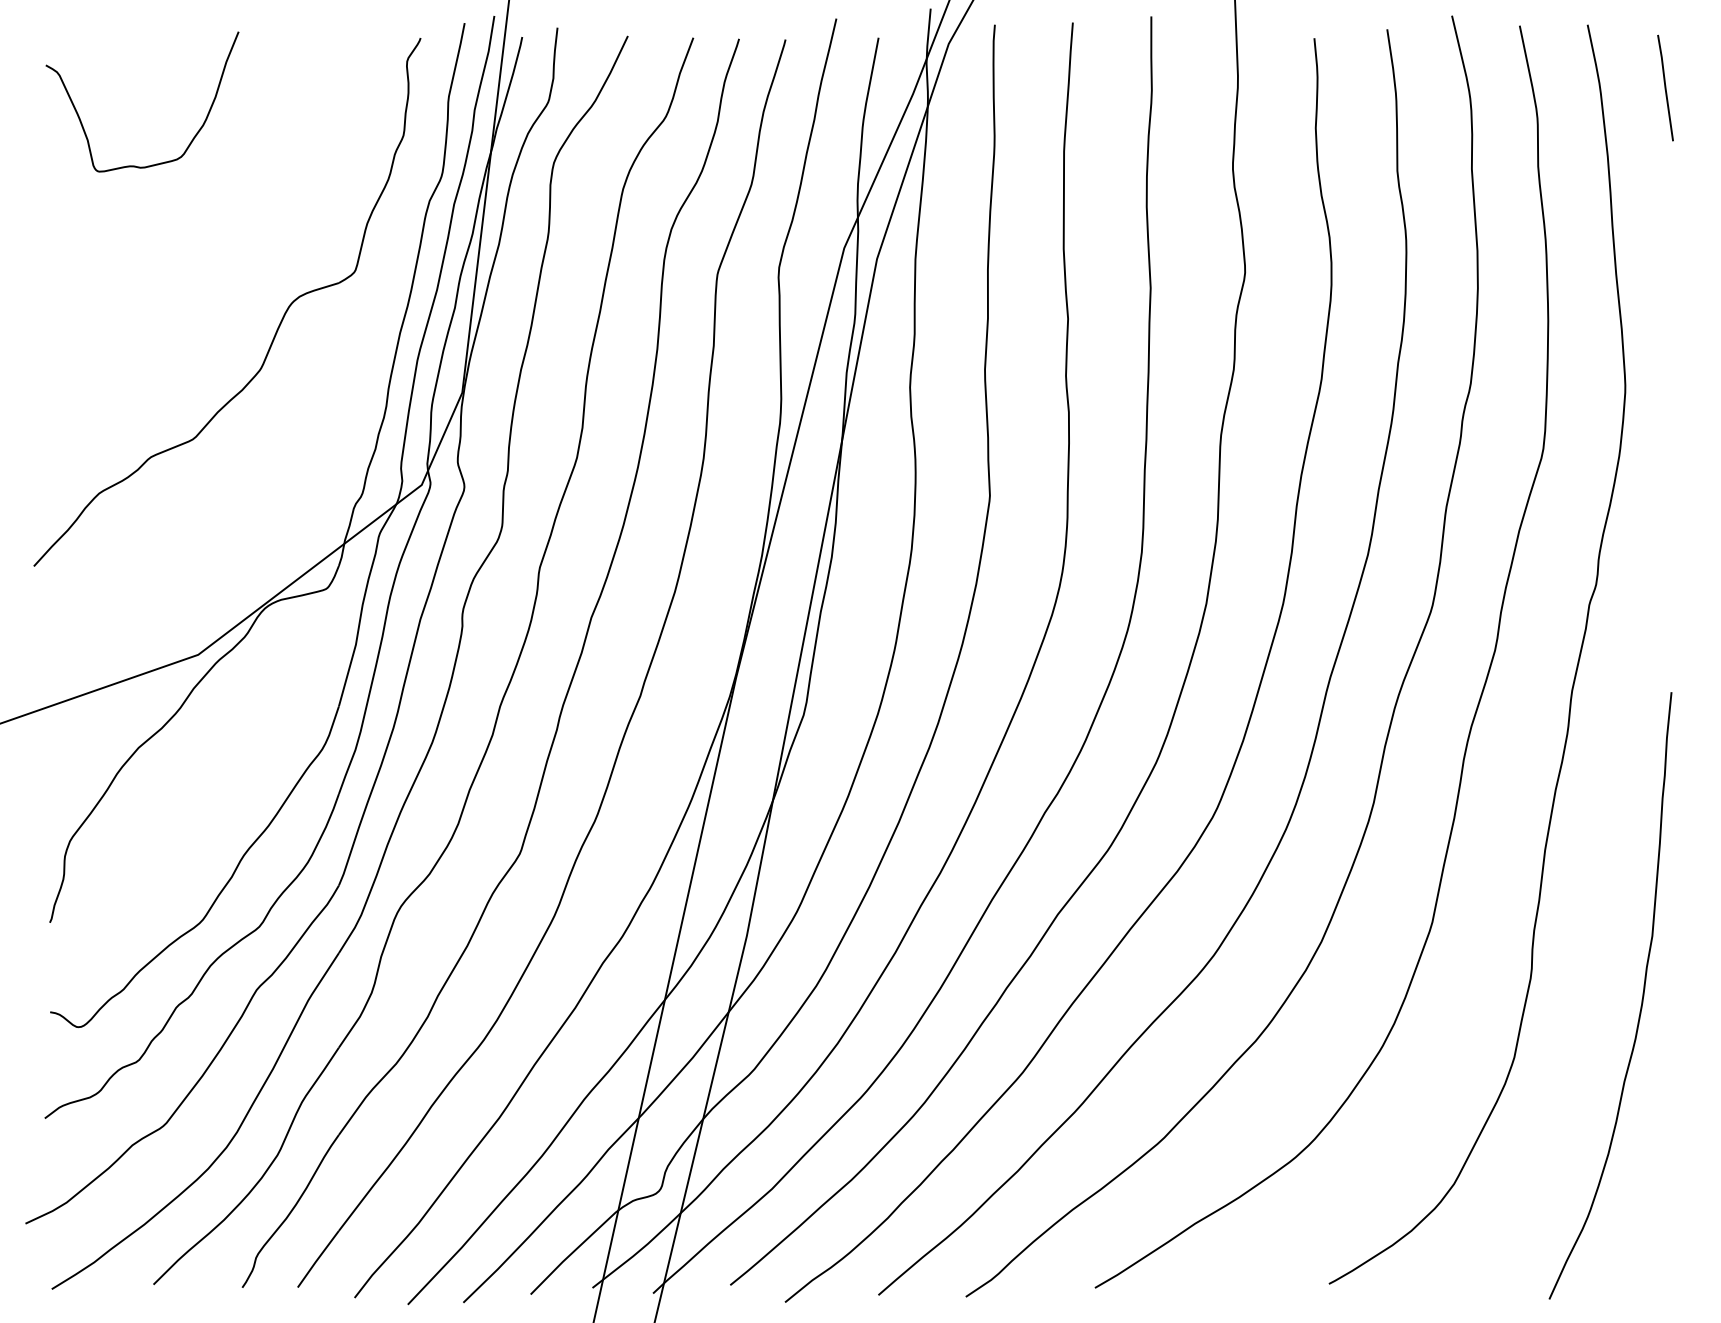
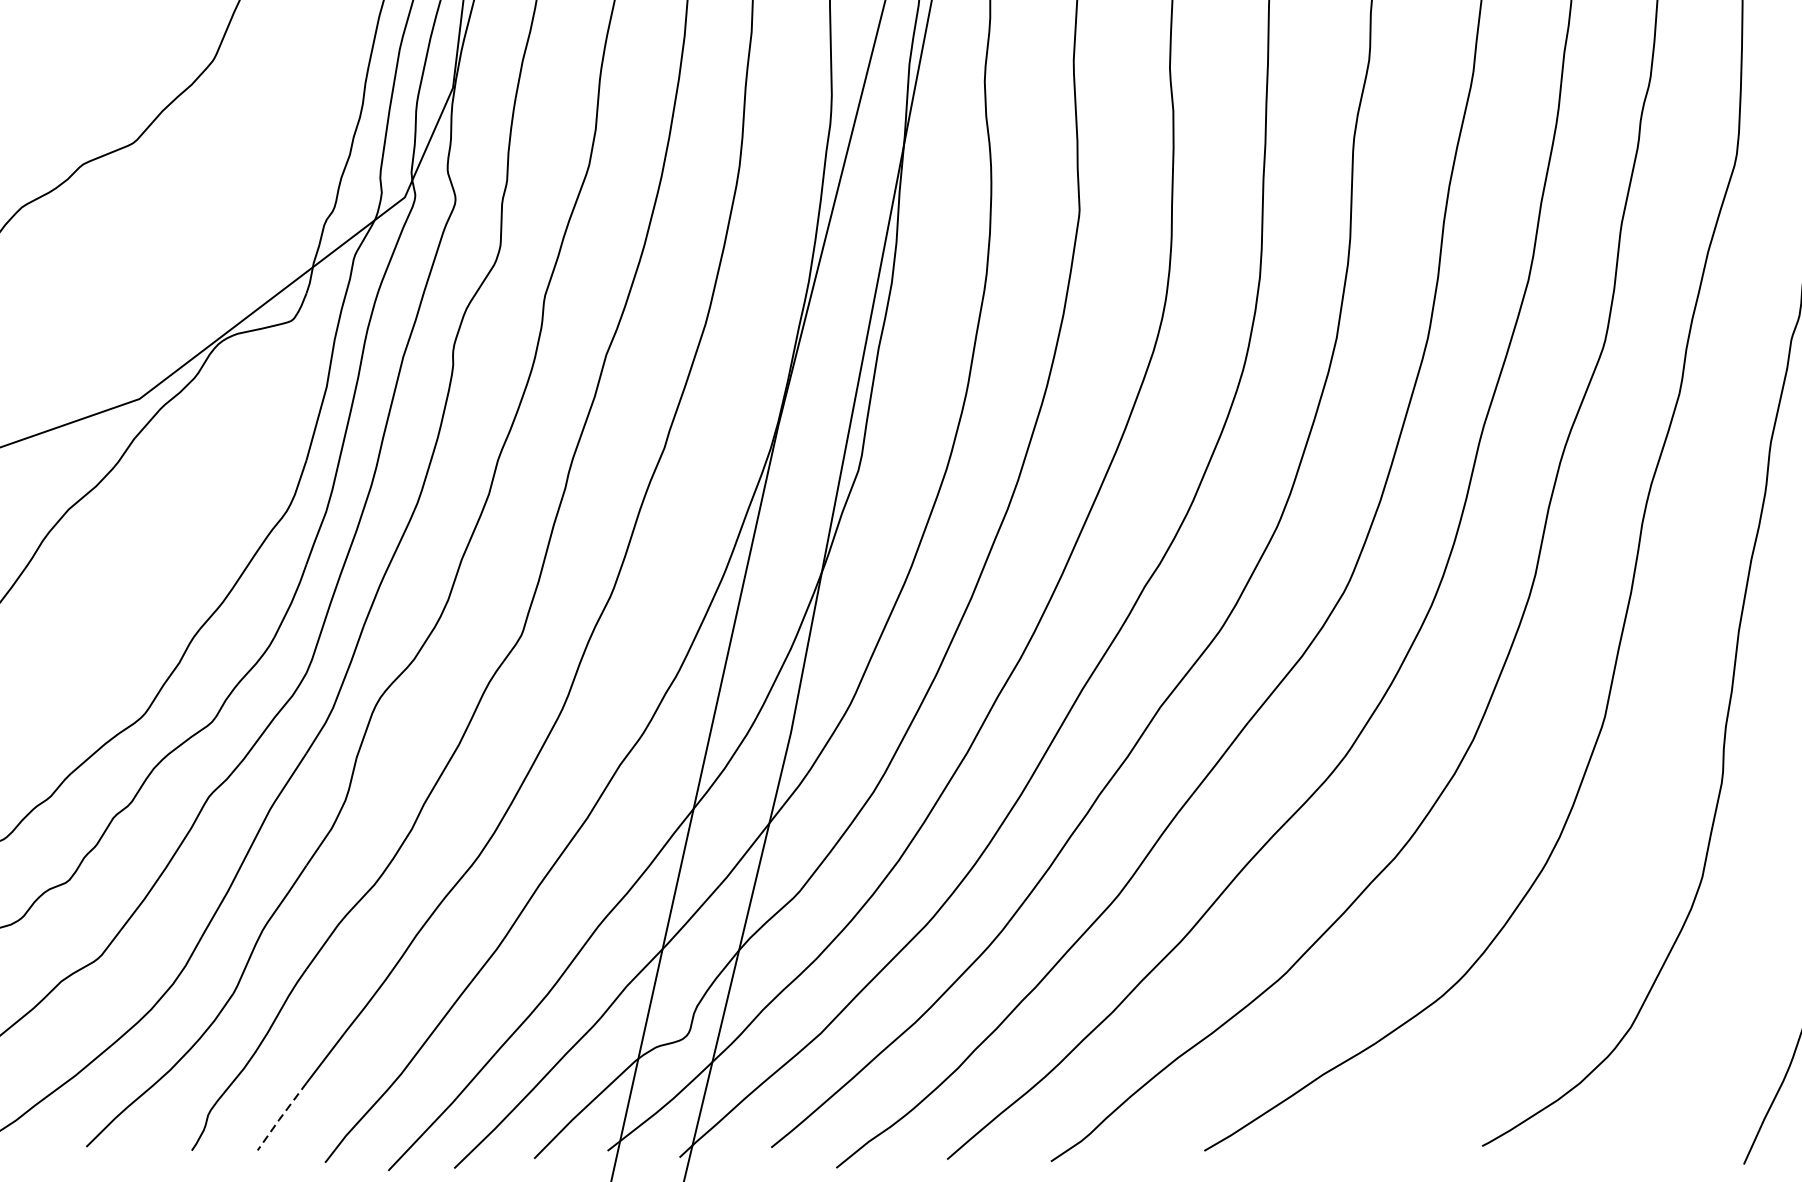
line: (317, 1259) -> (281, 1117), solid -> dashed

